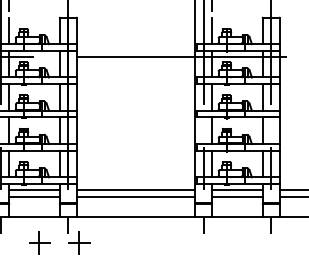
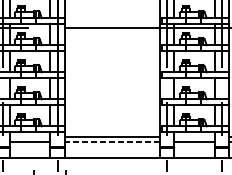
line: (34, 189) -> (30, 136), removed
line: (237, 189) -> (194, 136), removed
line: (135, 196) -> (112, 141), solid -> dashed

